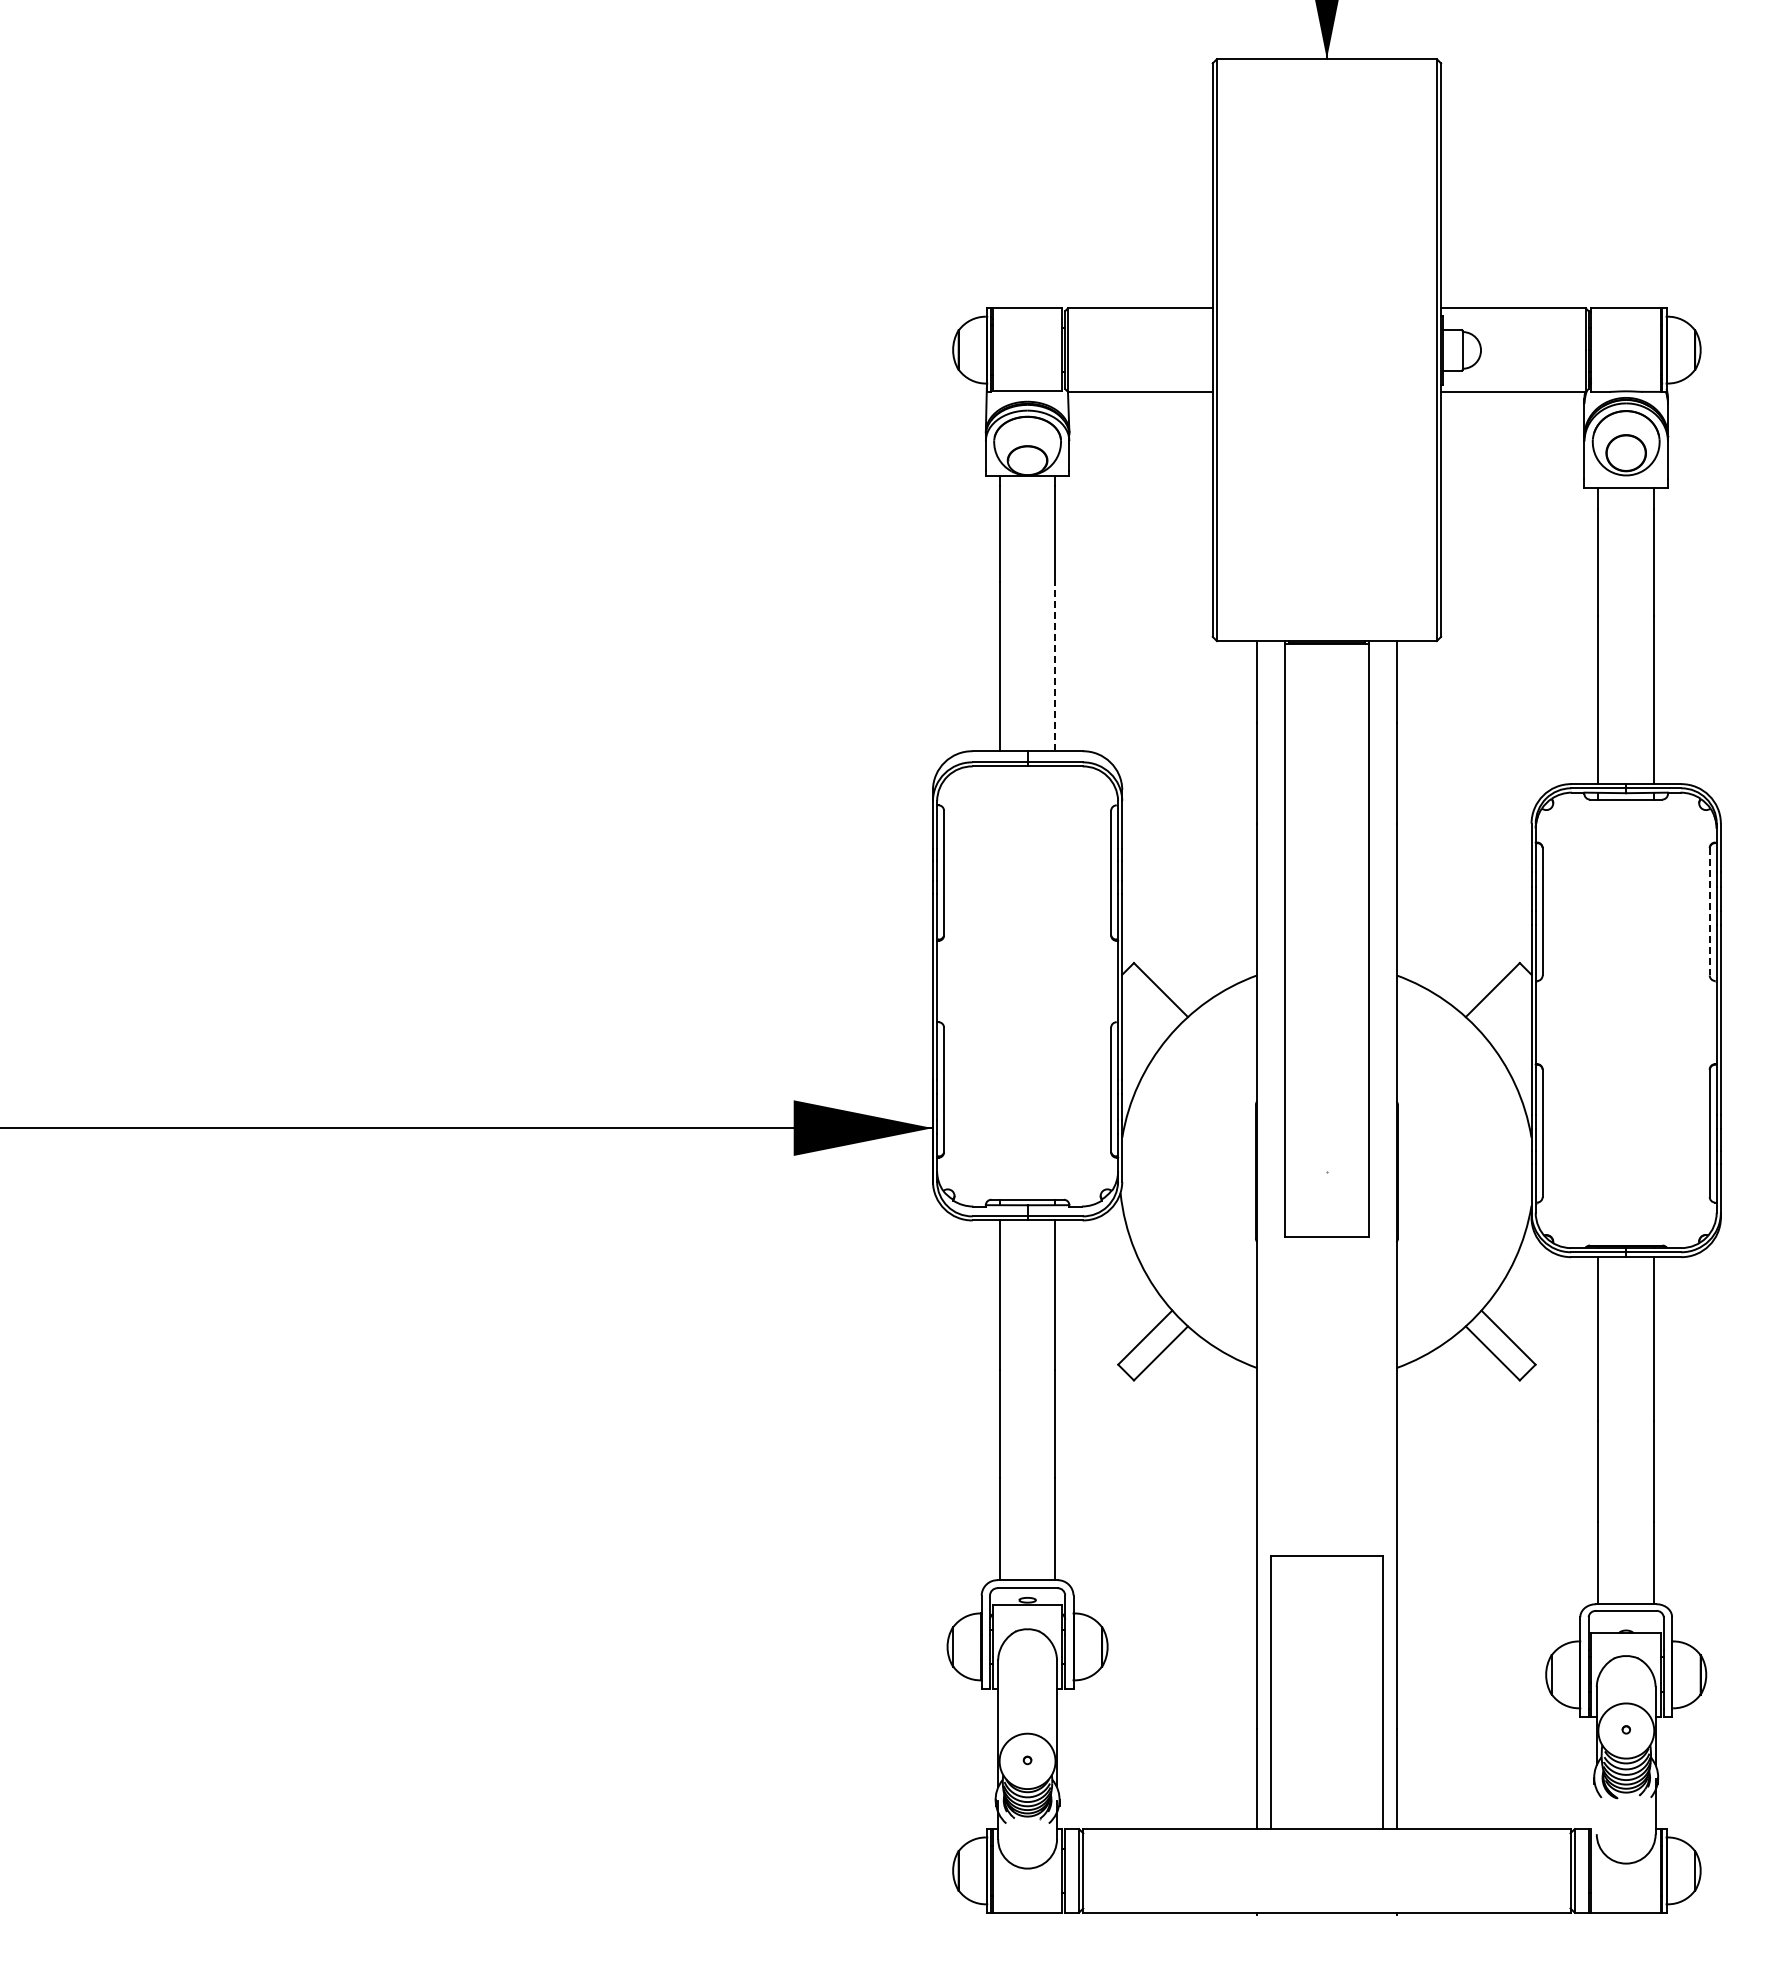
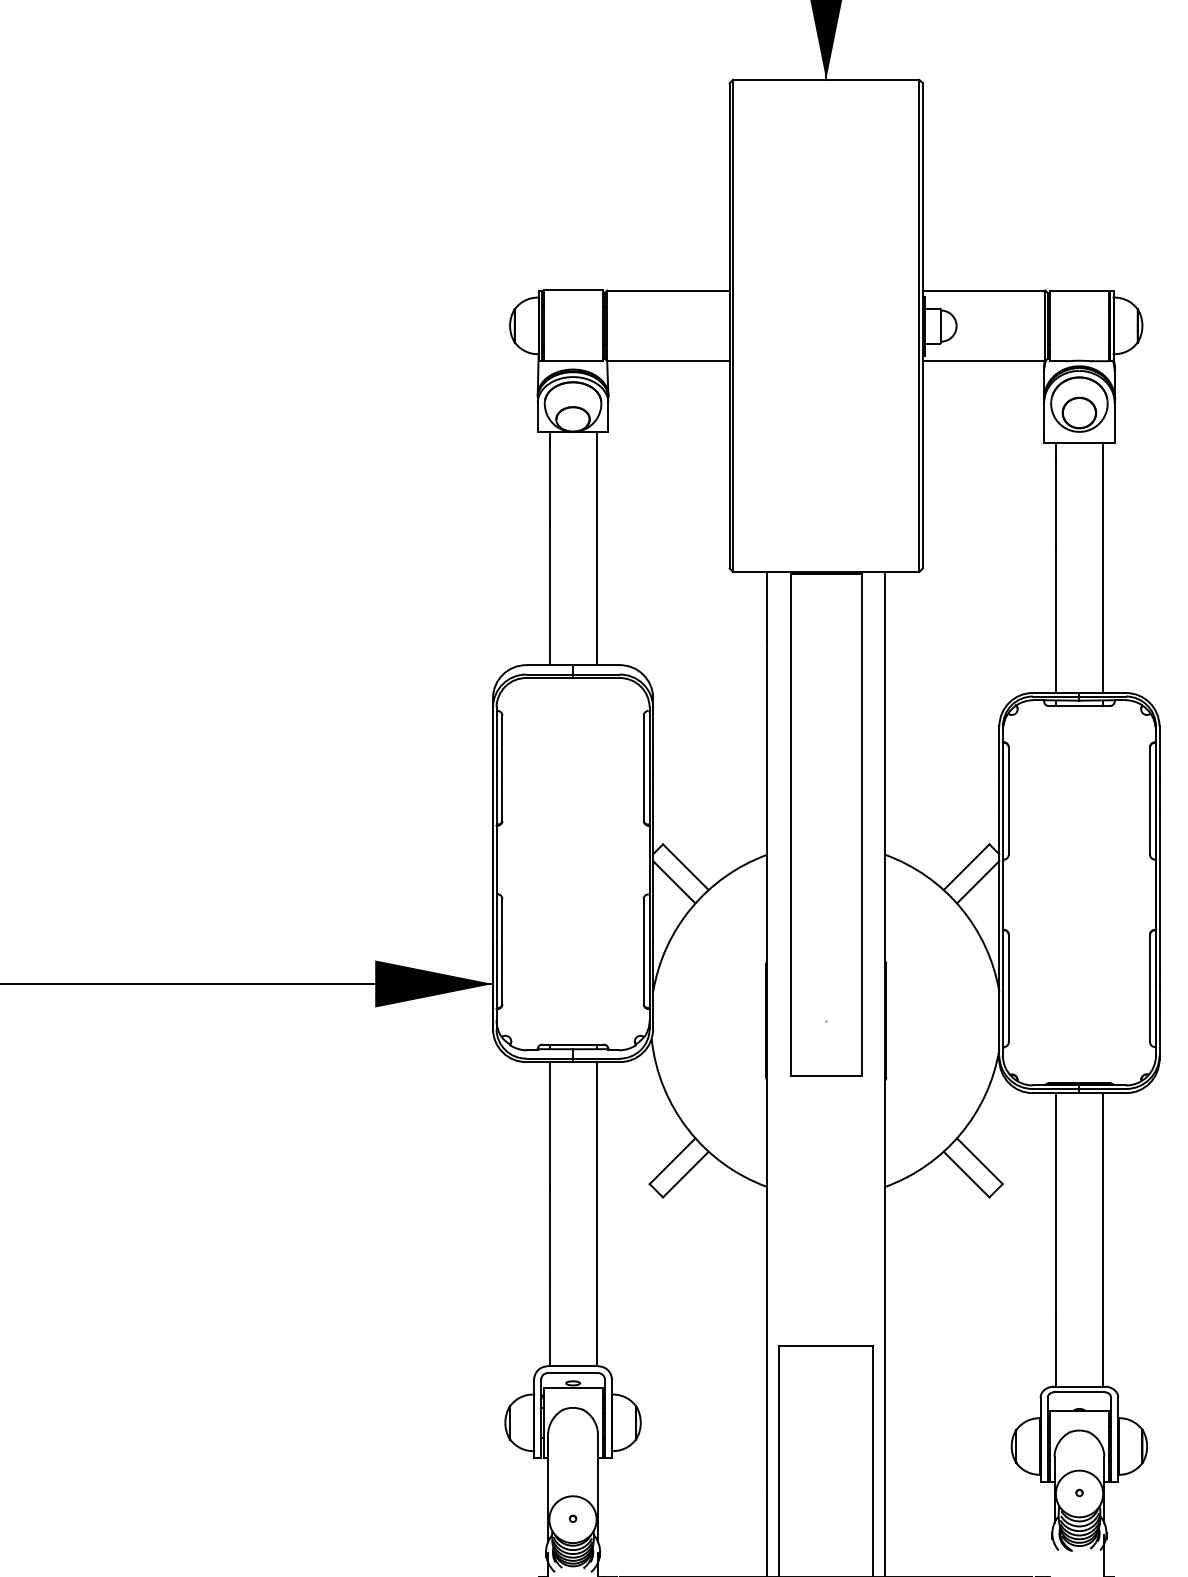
line: (1055, 666) -> (596, 593), dashed -> solid
line: (1709, 911) -> (1149, 800), dashed -> solid
line: (1147, 1007) -> (674, 881), added
line: (1506, 1007) -> (978, 881), added

